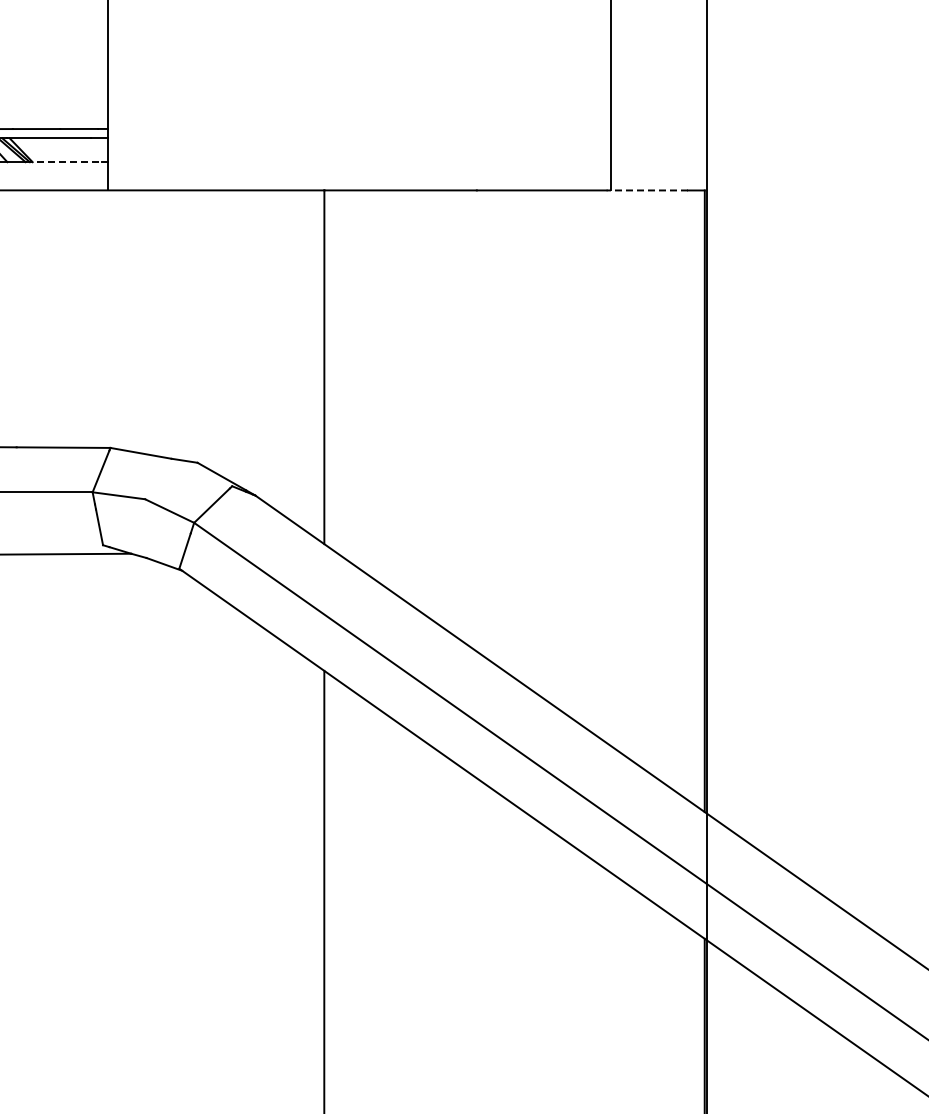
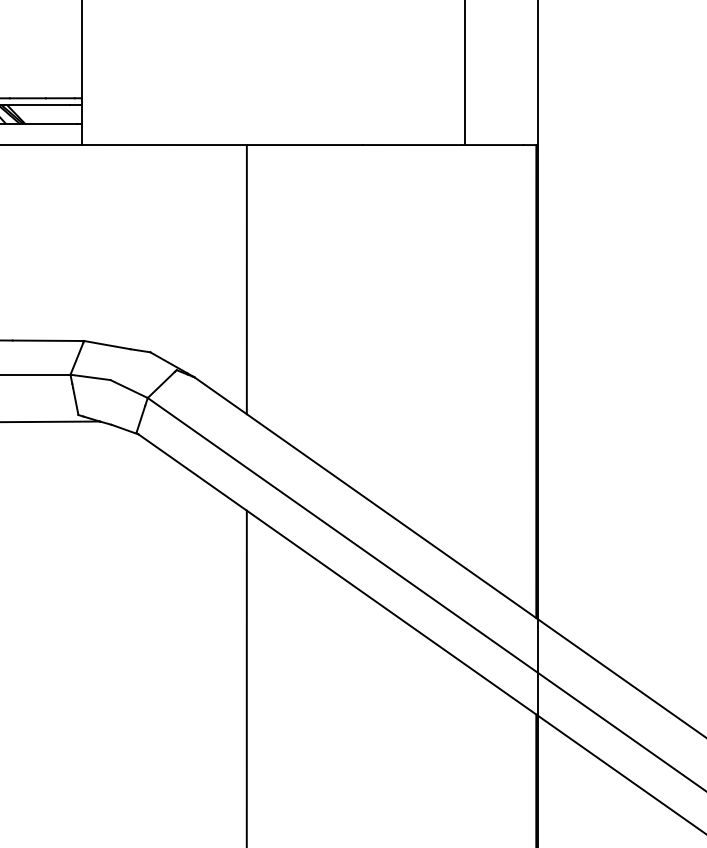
line: (63, 162) -> (48, 123), dashed -> solid
line: (647, 190) -> (492, 145), dashed -> solid

